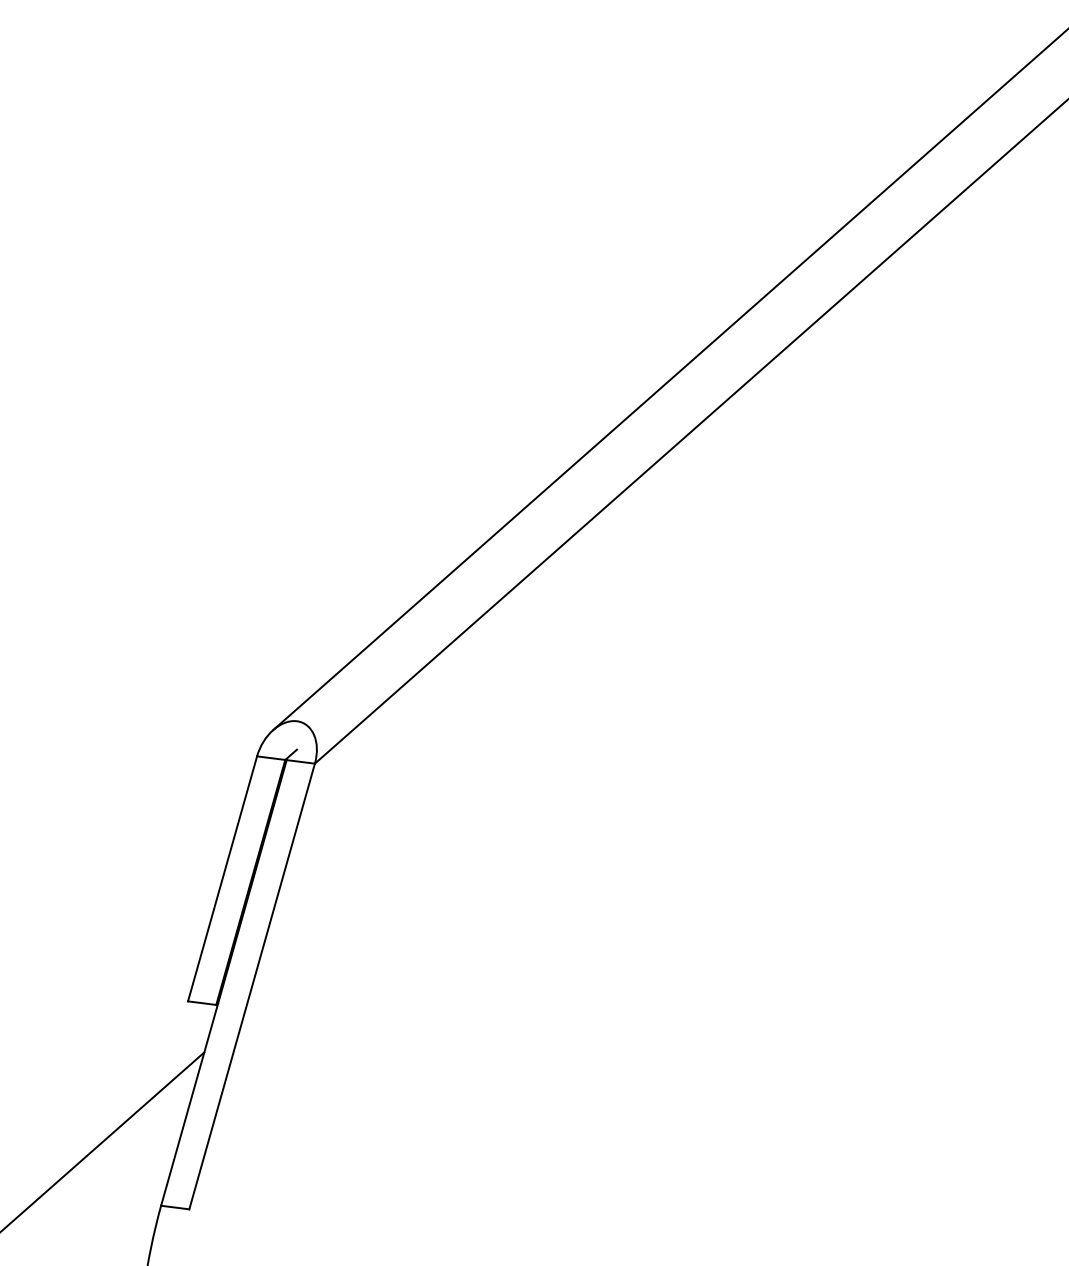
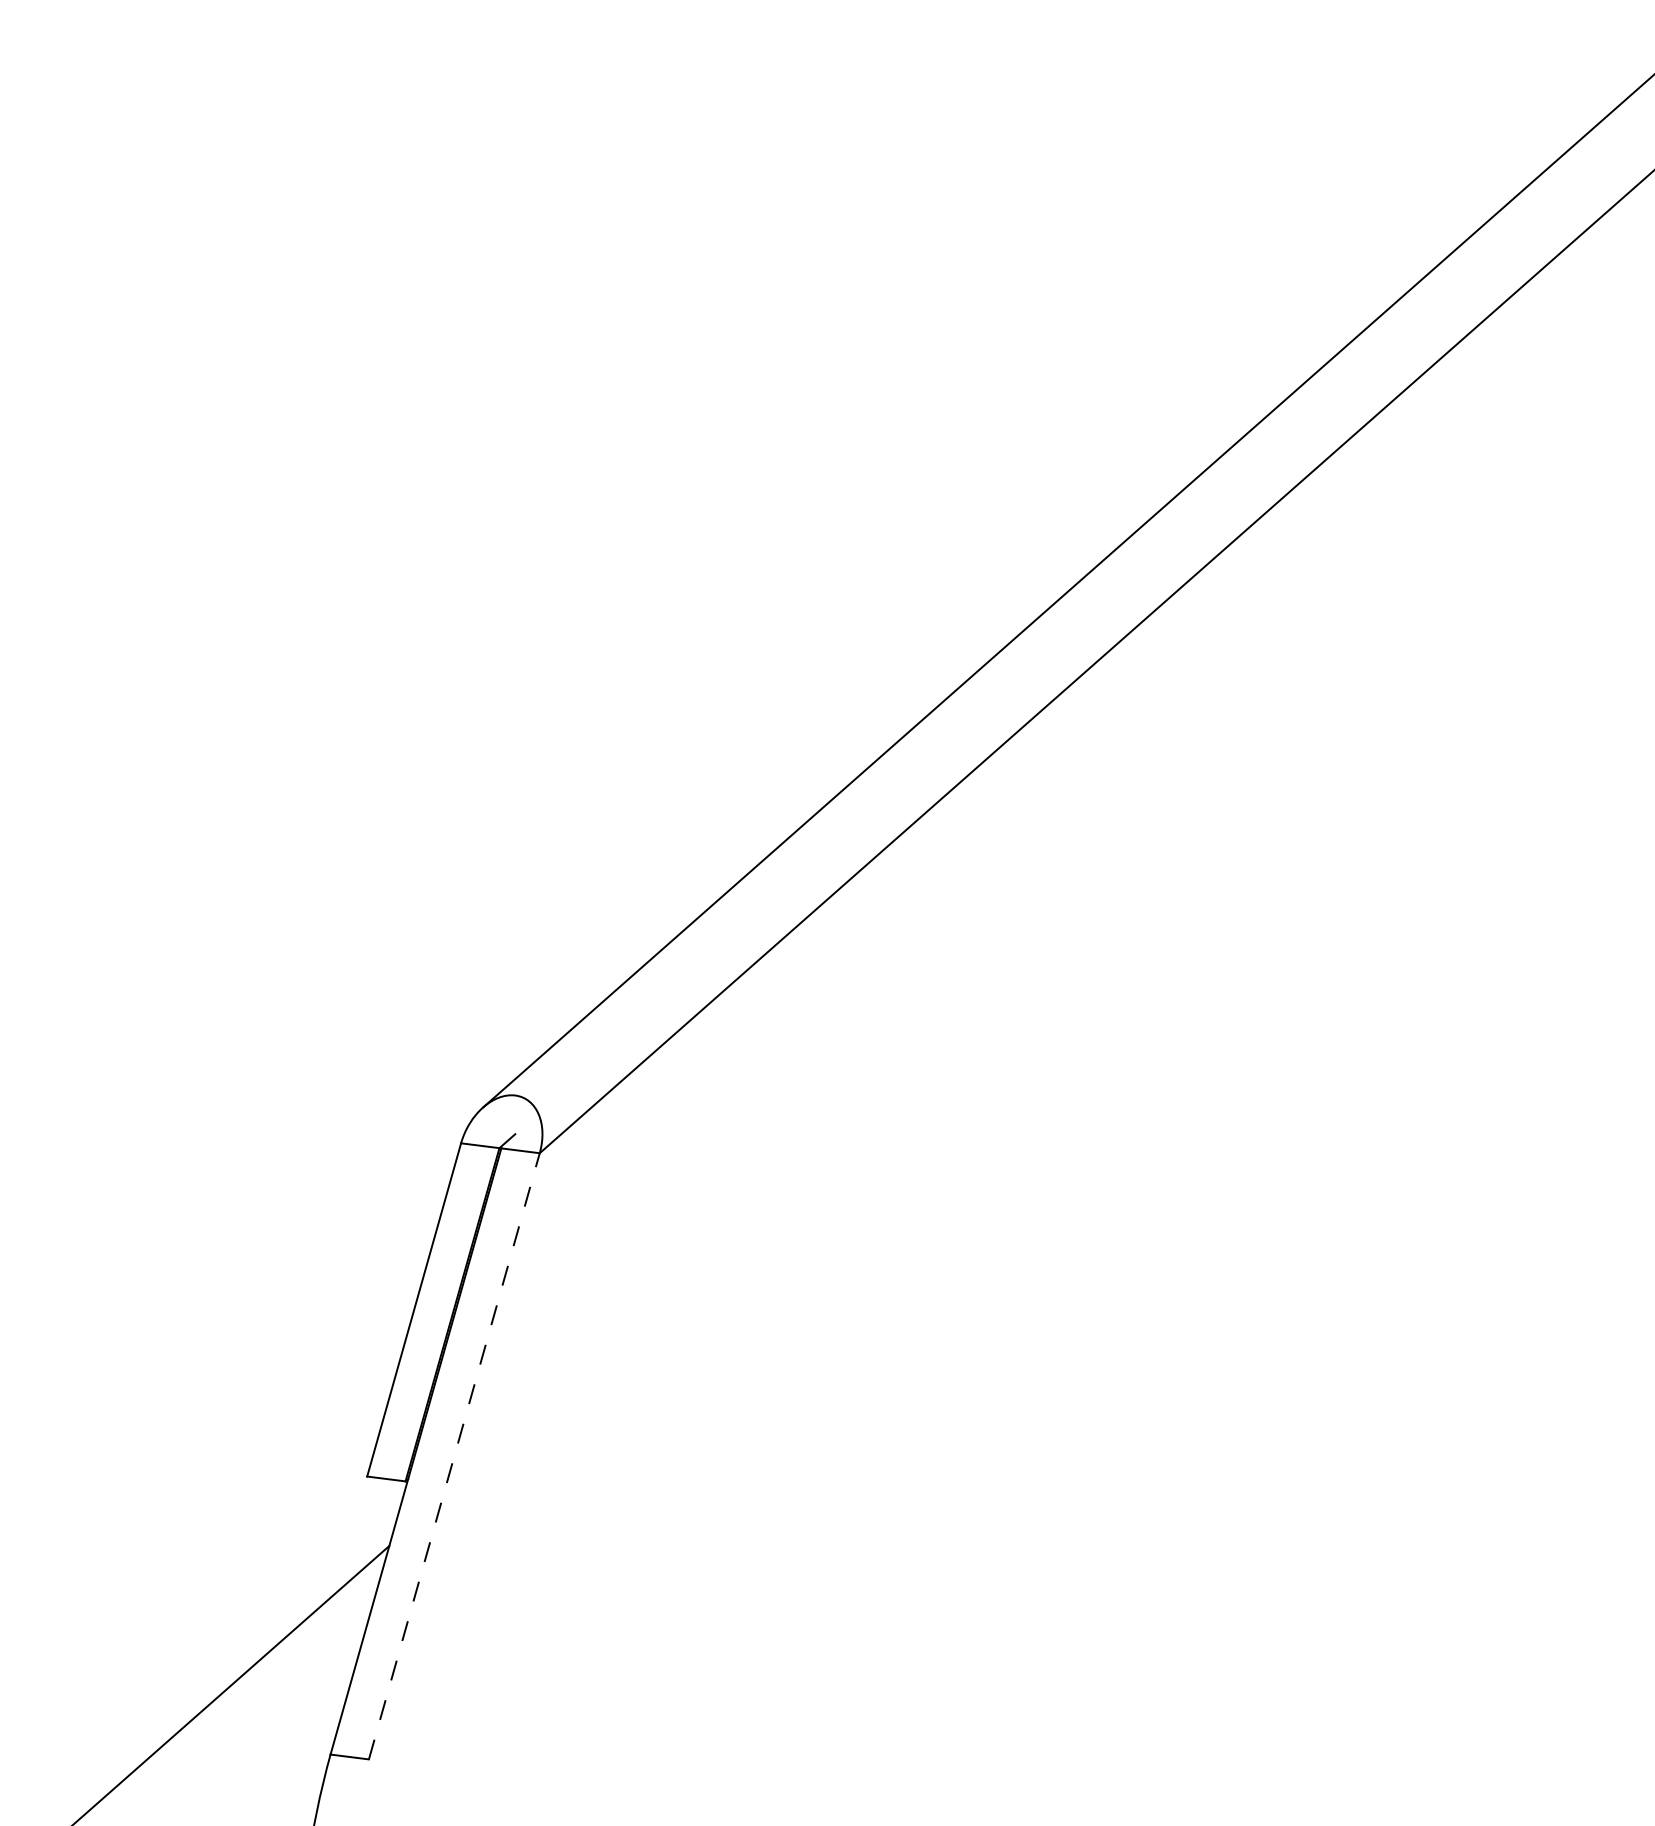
line: (252, 986) -> (454, 1456), solid -> dashed

